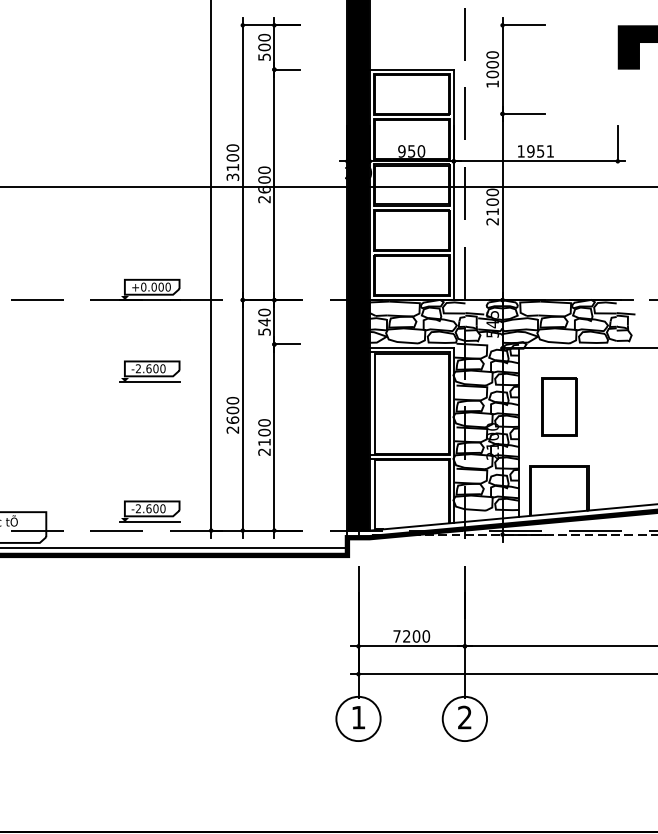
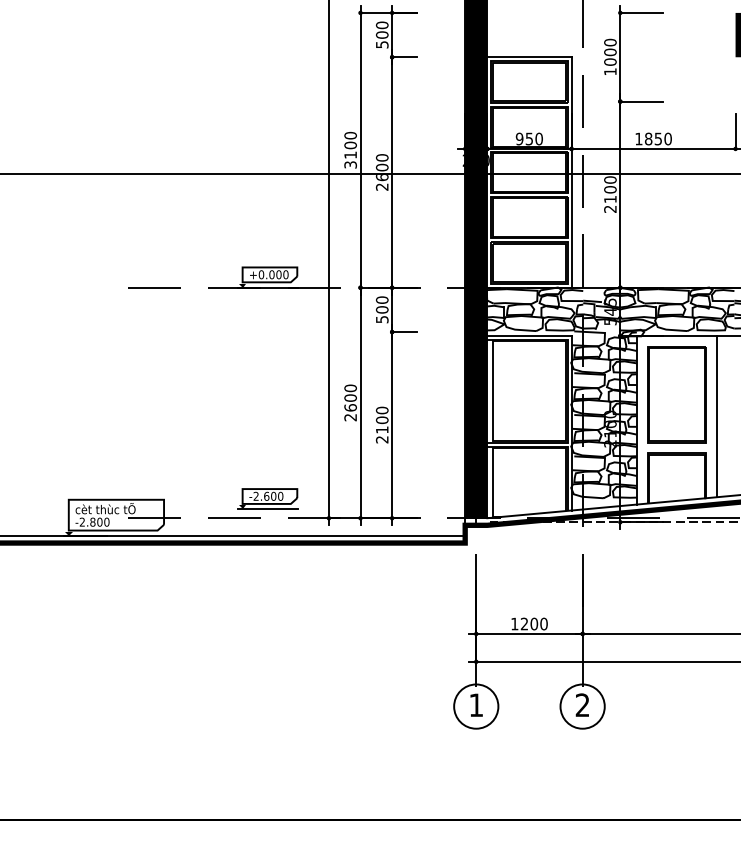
text: (539, 150) -> (657, 138), 1951 -> 1850
text: (263, 321) -> (381, 309), 540 -> 500
part: (149, 370) -> (267, 358), removed
part: (558, 406) -> (676, 394), size x1.67
line: (598, 428) -> (716, 416), added
text: (396, 635) -> (514, 623), 7200 -> 1200

